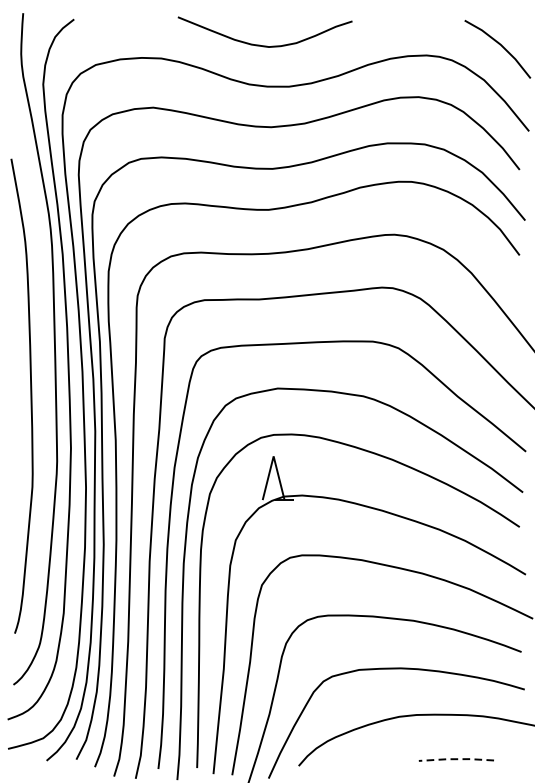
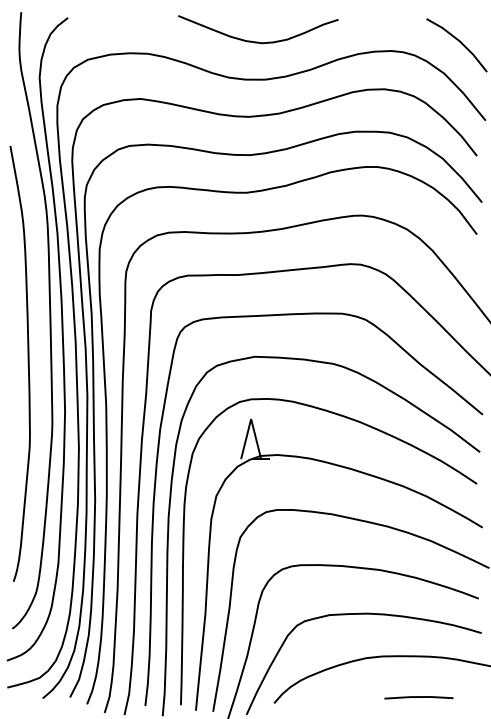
curve: (265, 45) -> (258, 41), moved
line: (457, 759) -> (419, 697), dashed -> solid

